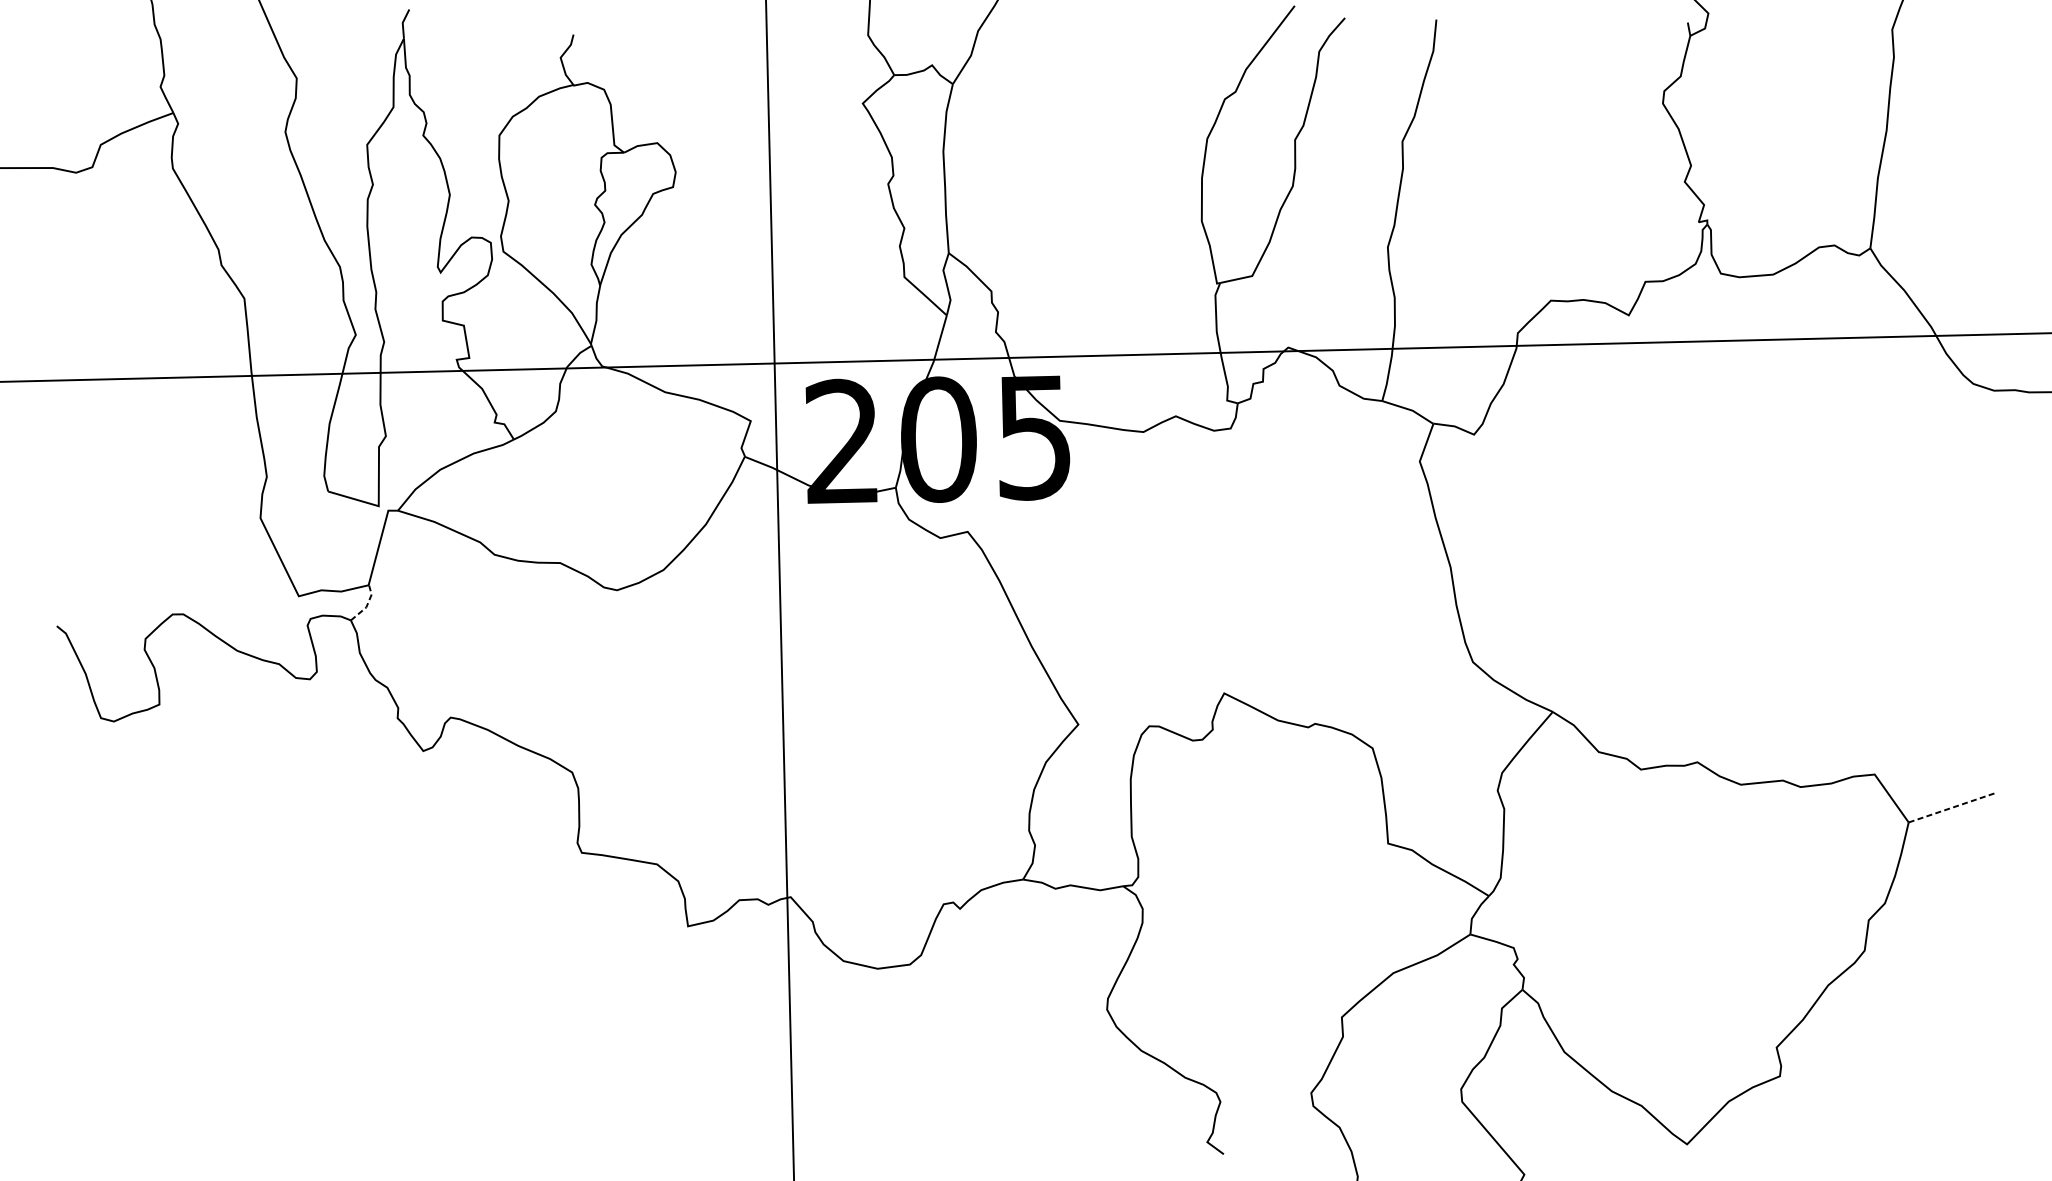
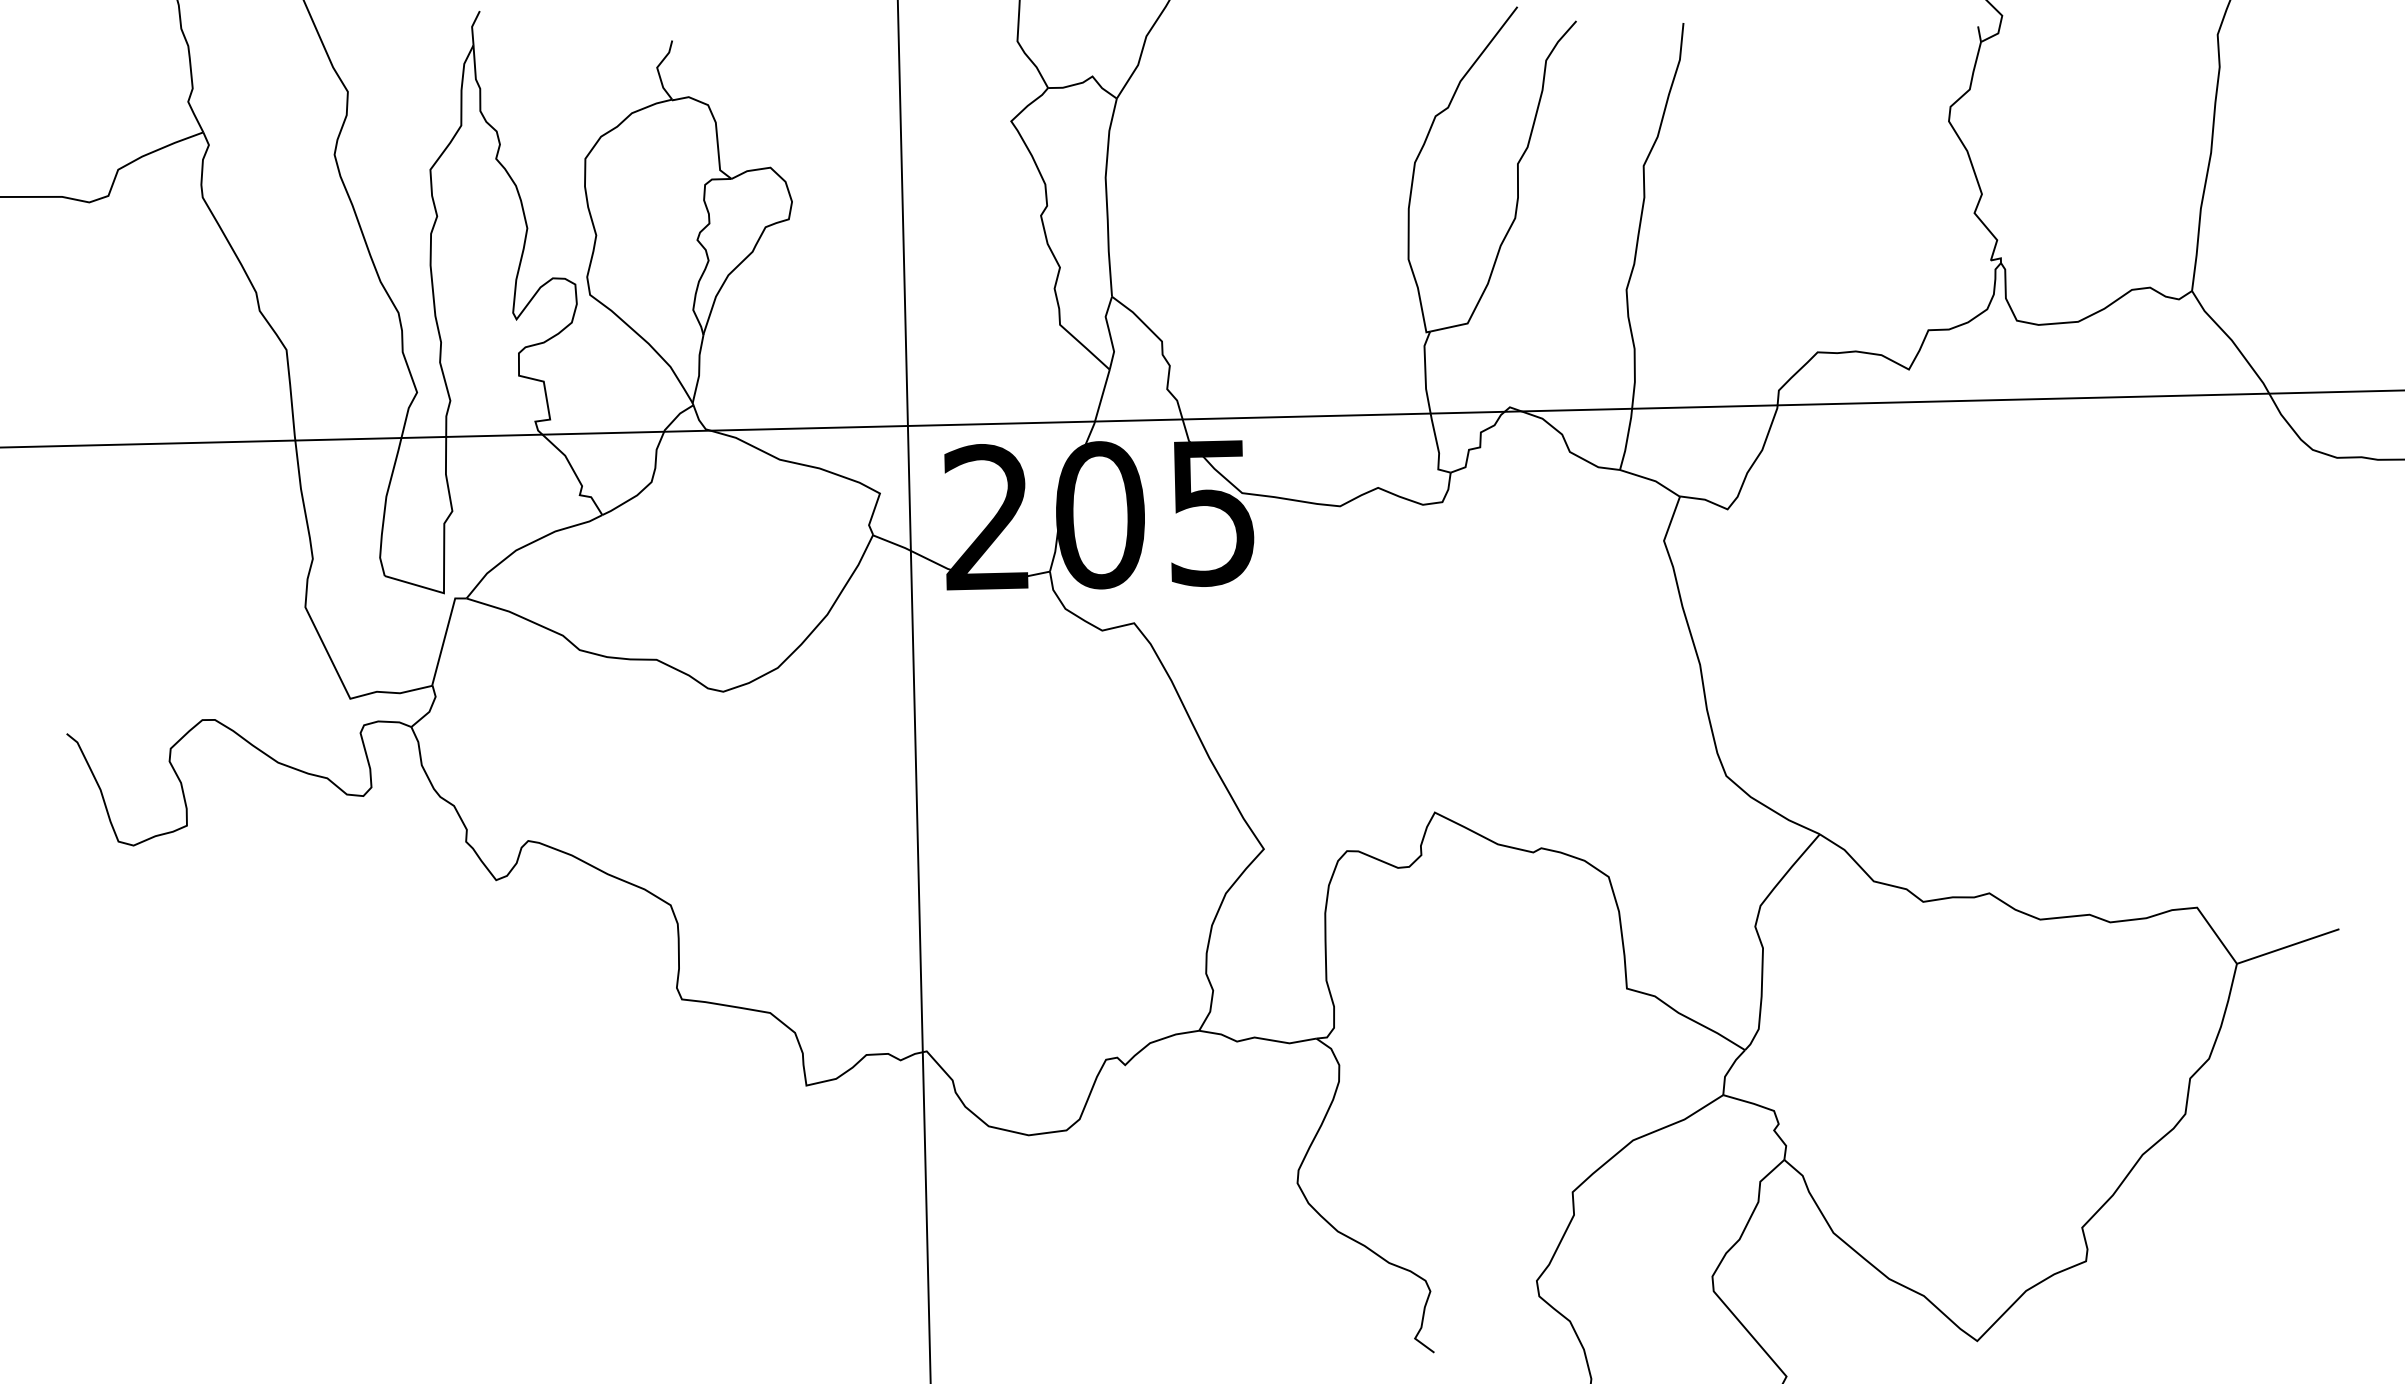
line: (367, 605) -> (430, 709), dashed -> solid
line: (1952, 807) -> (2288, 946), dashed -> solid

